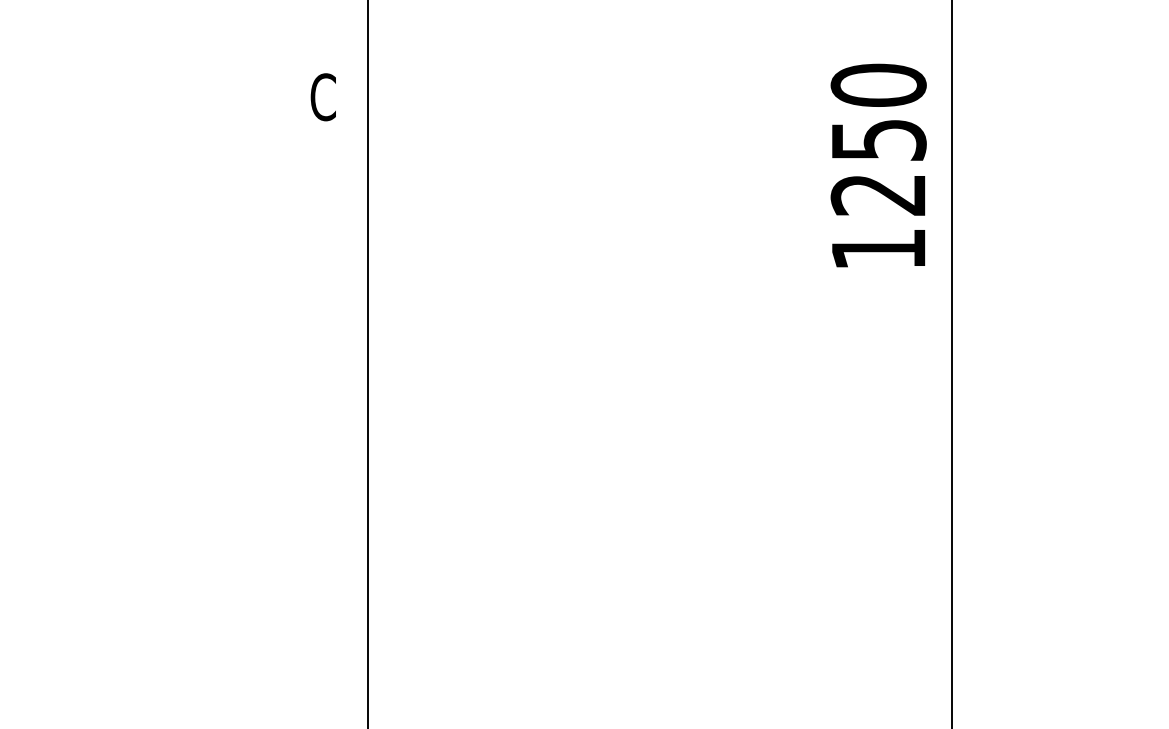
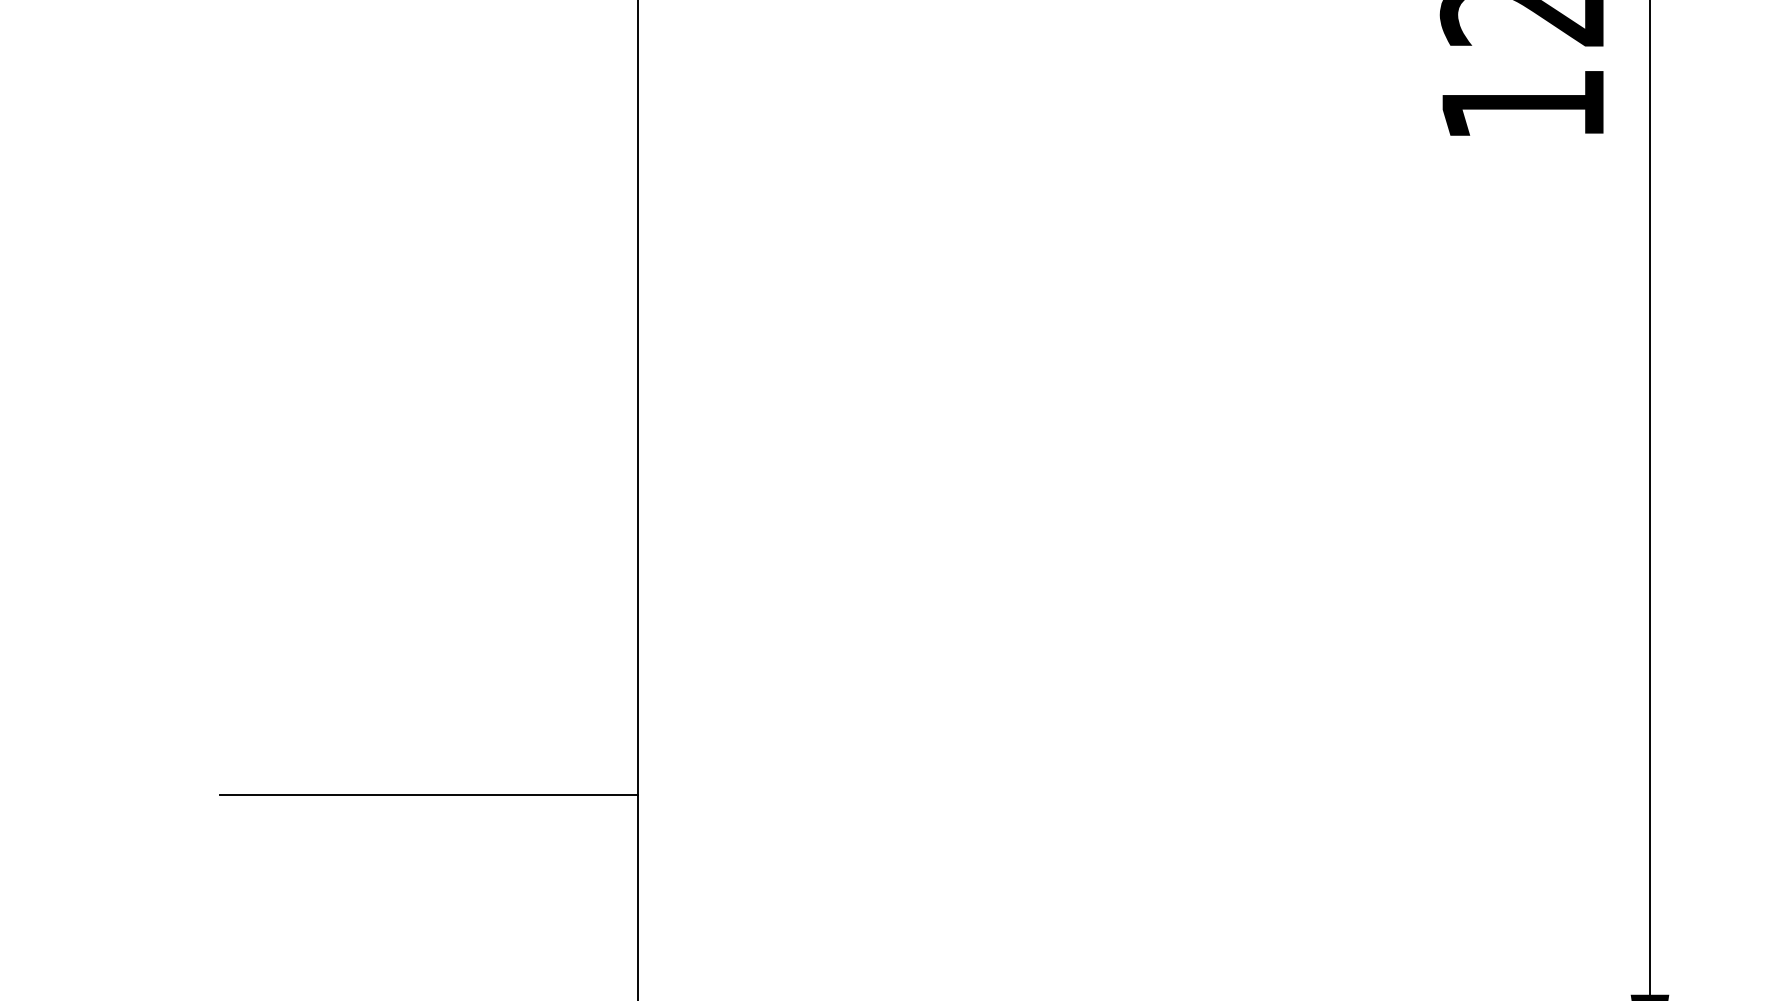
line: (246, 647) -> (428, 794), added

